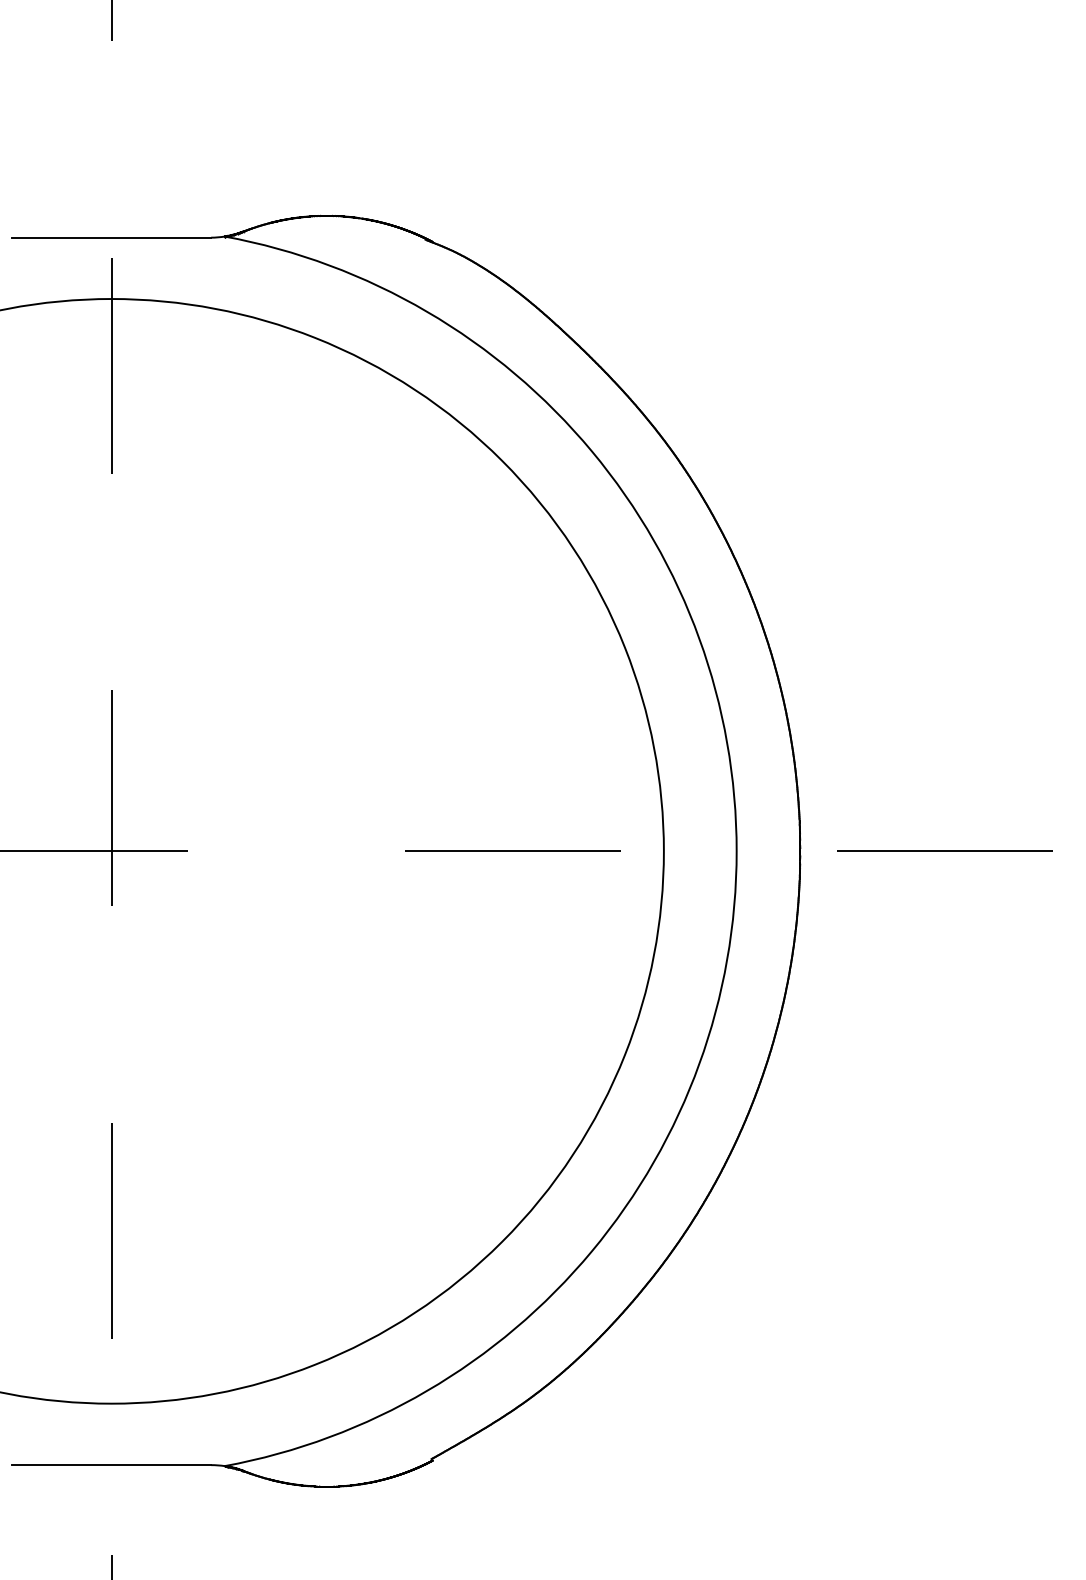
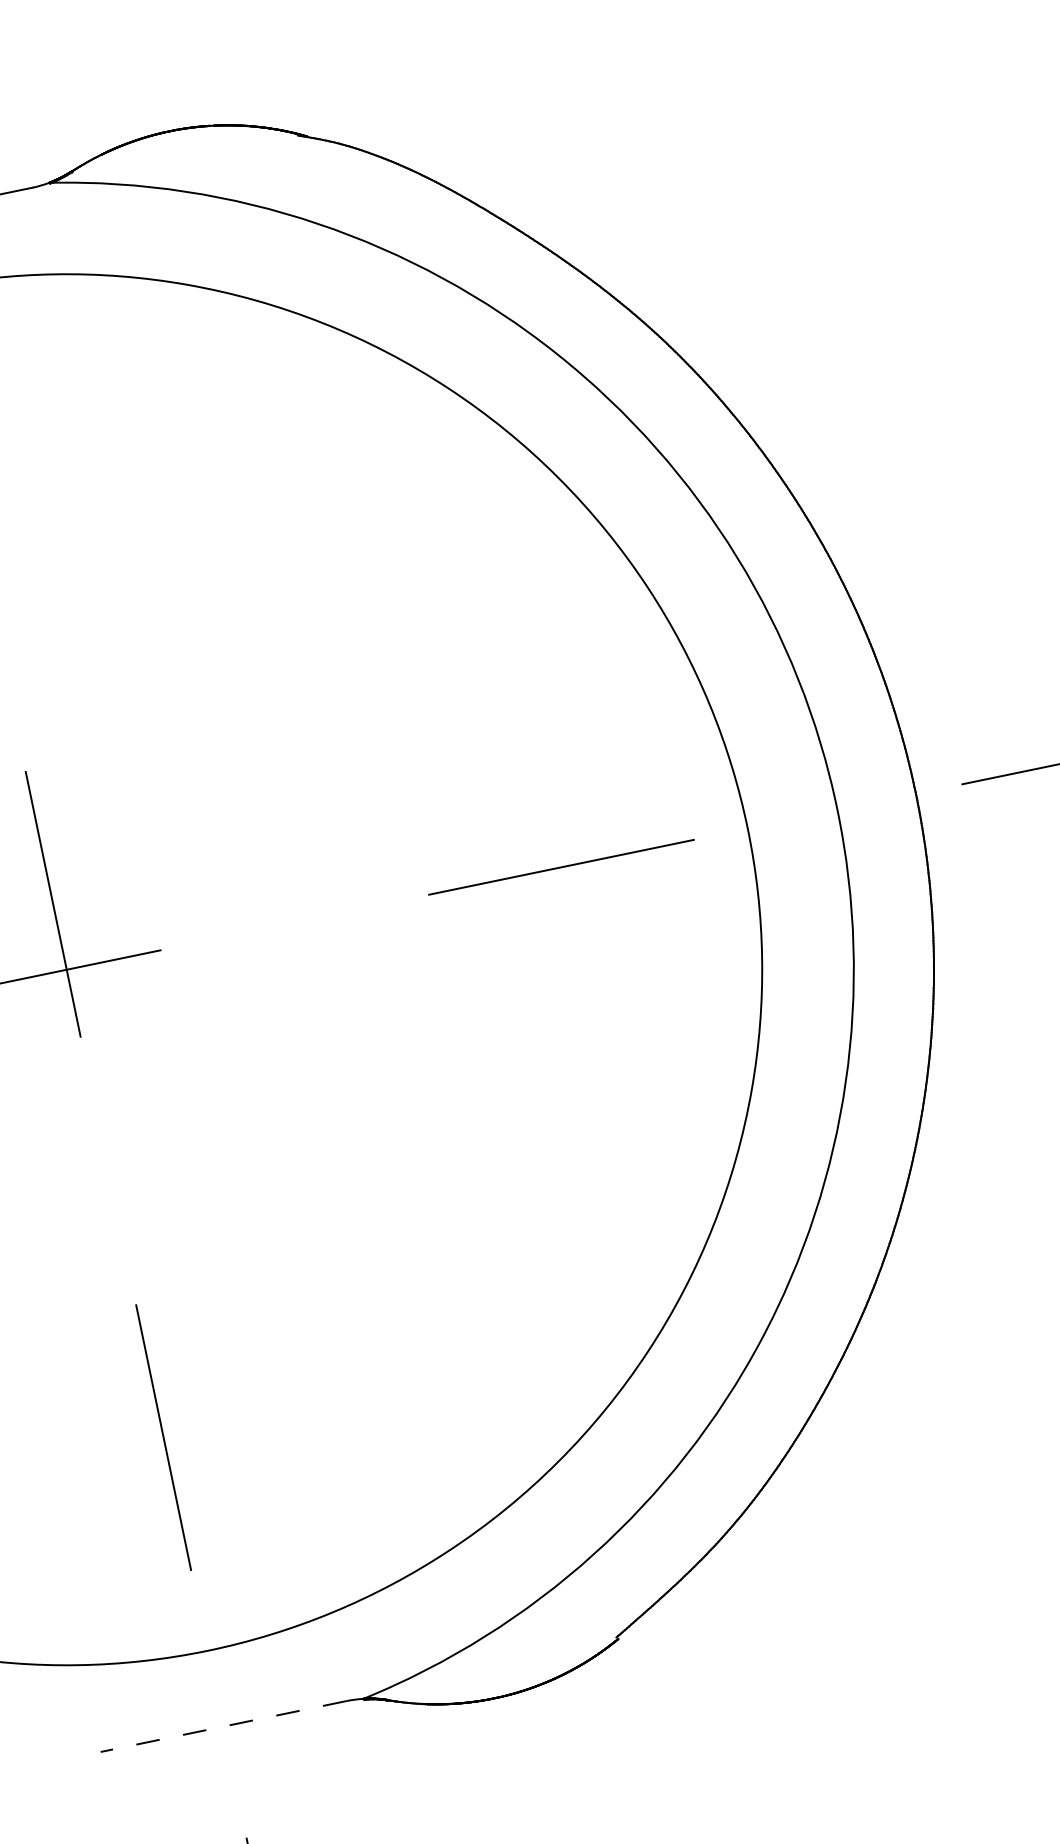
line: (111, 1465) -> (223, 1727), solid -> dashed

